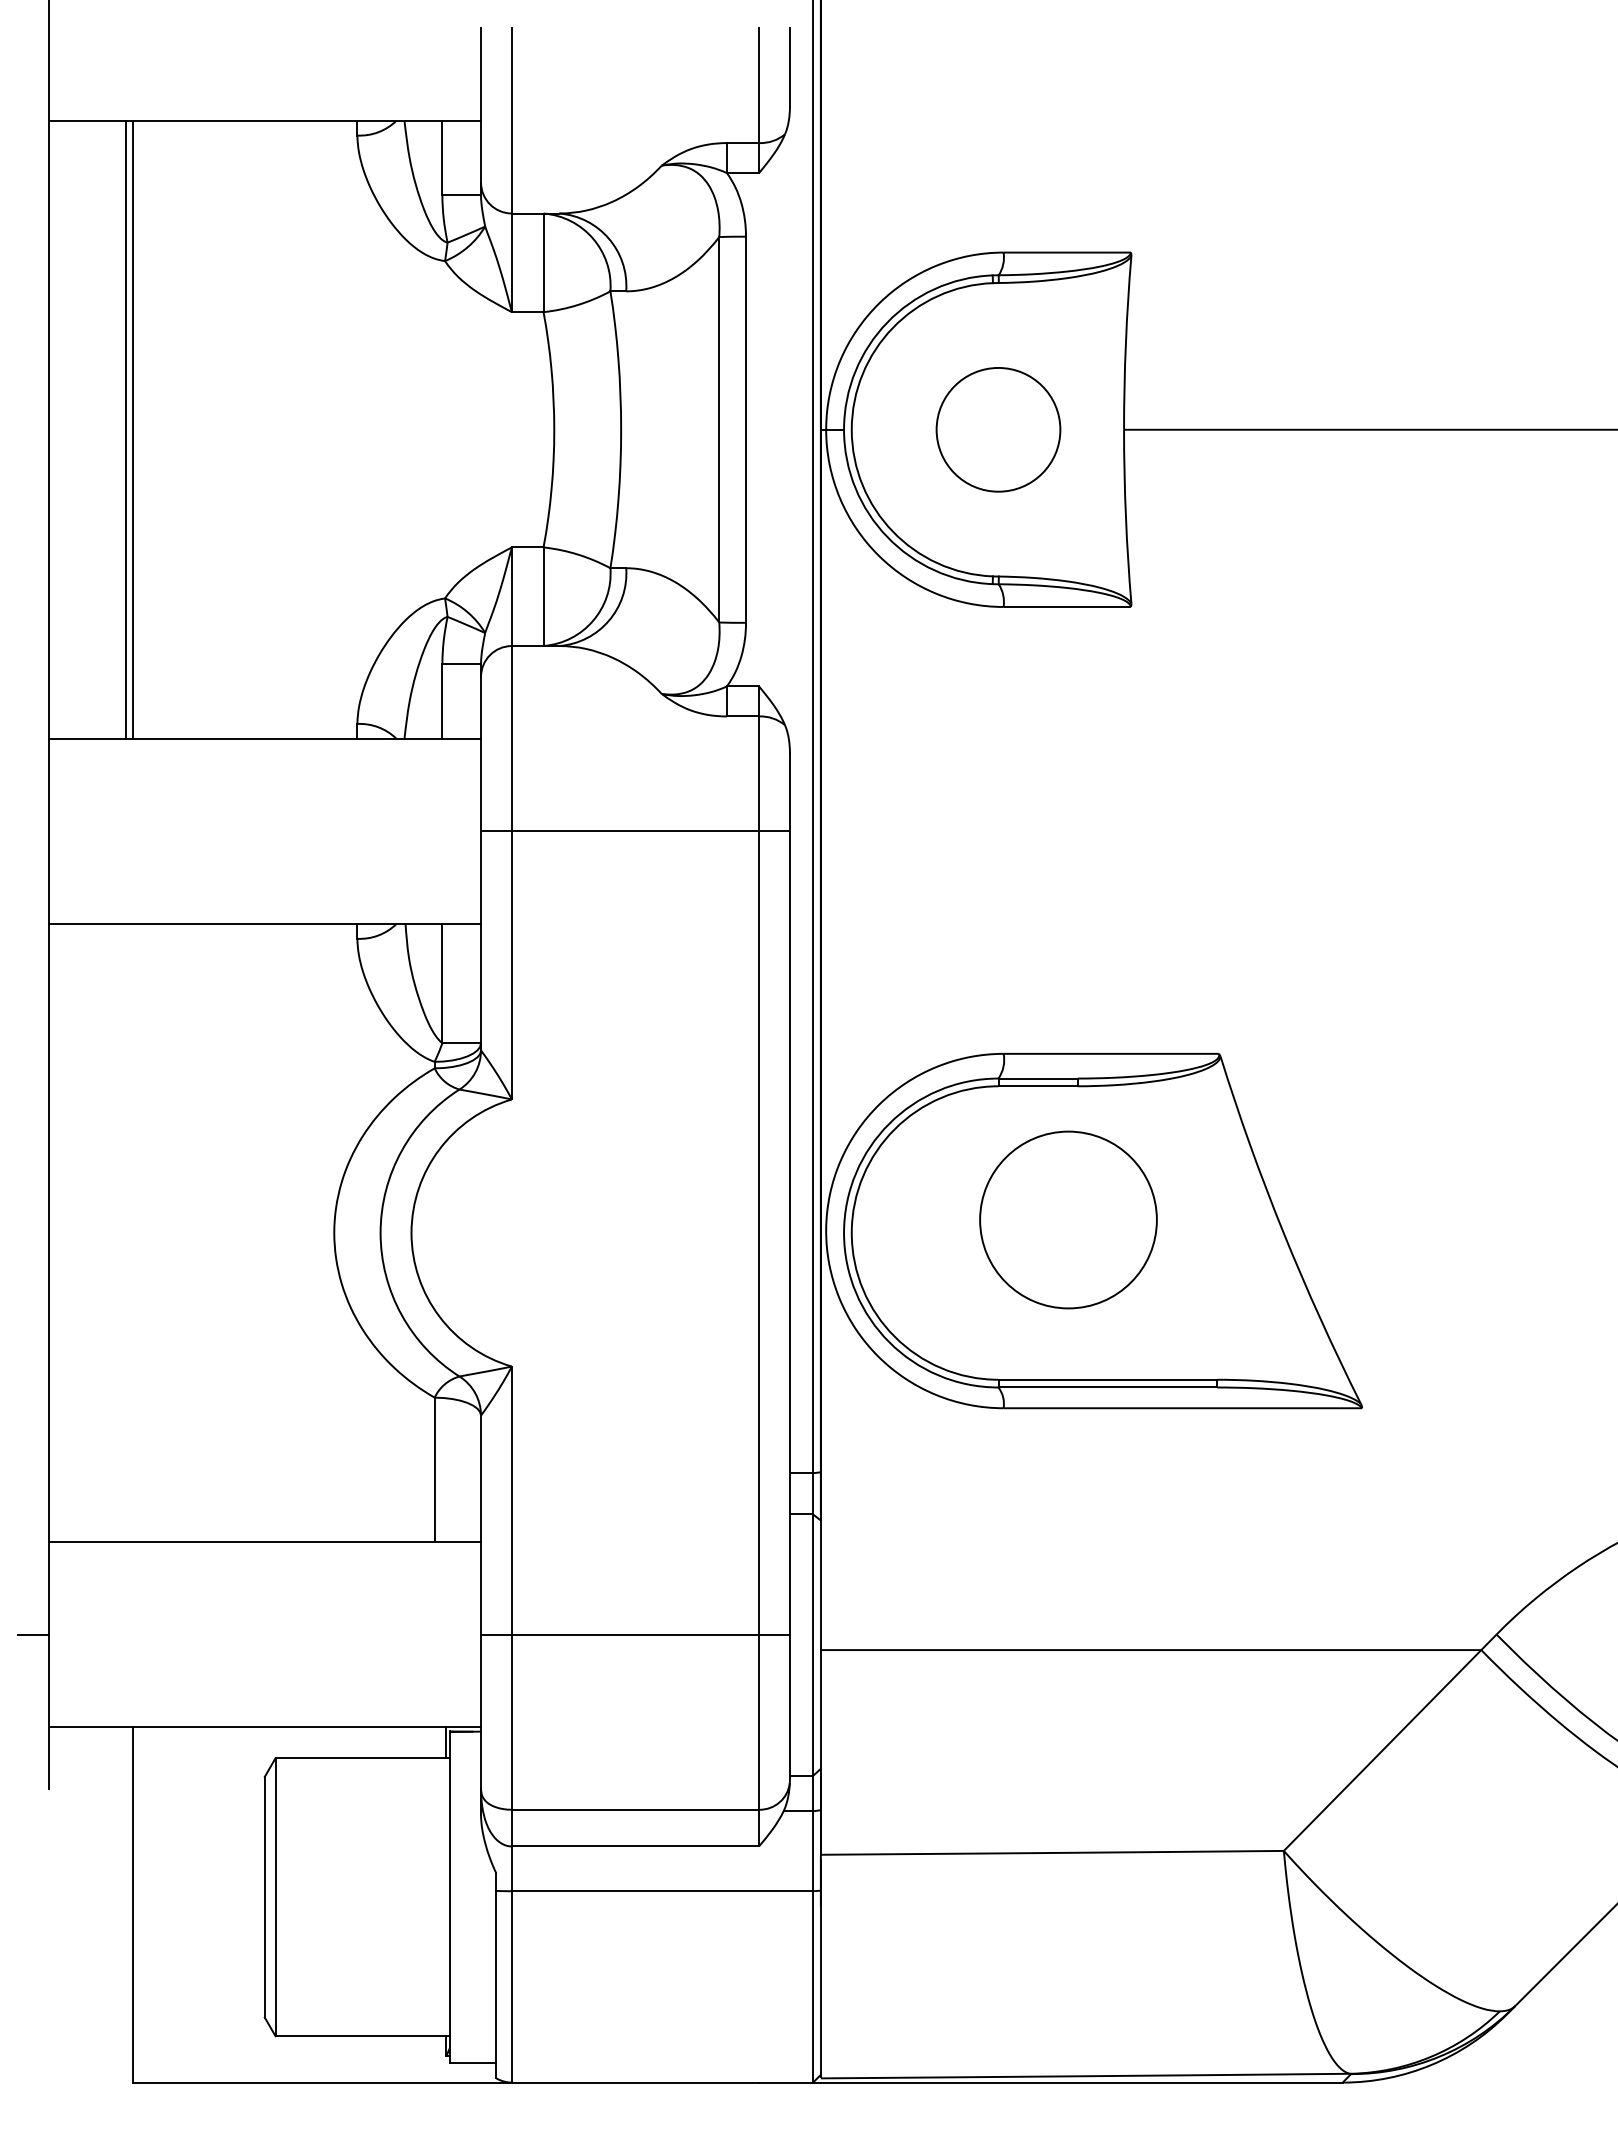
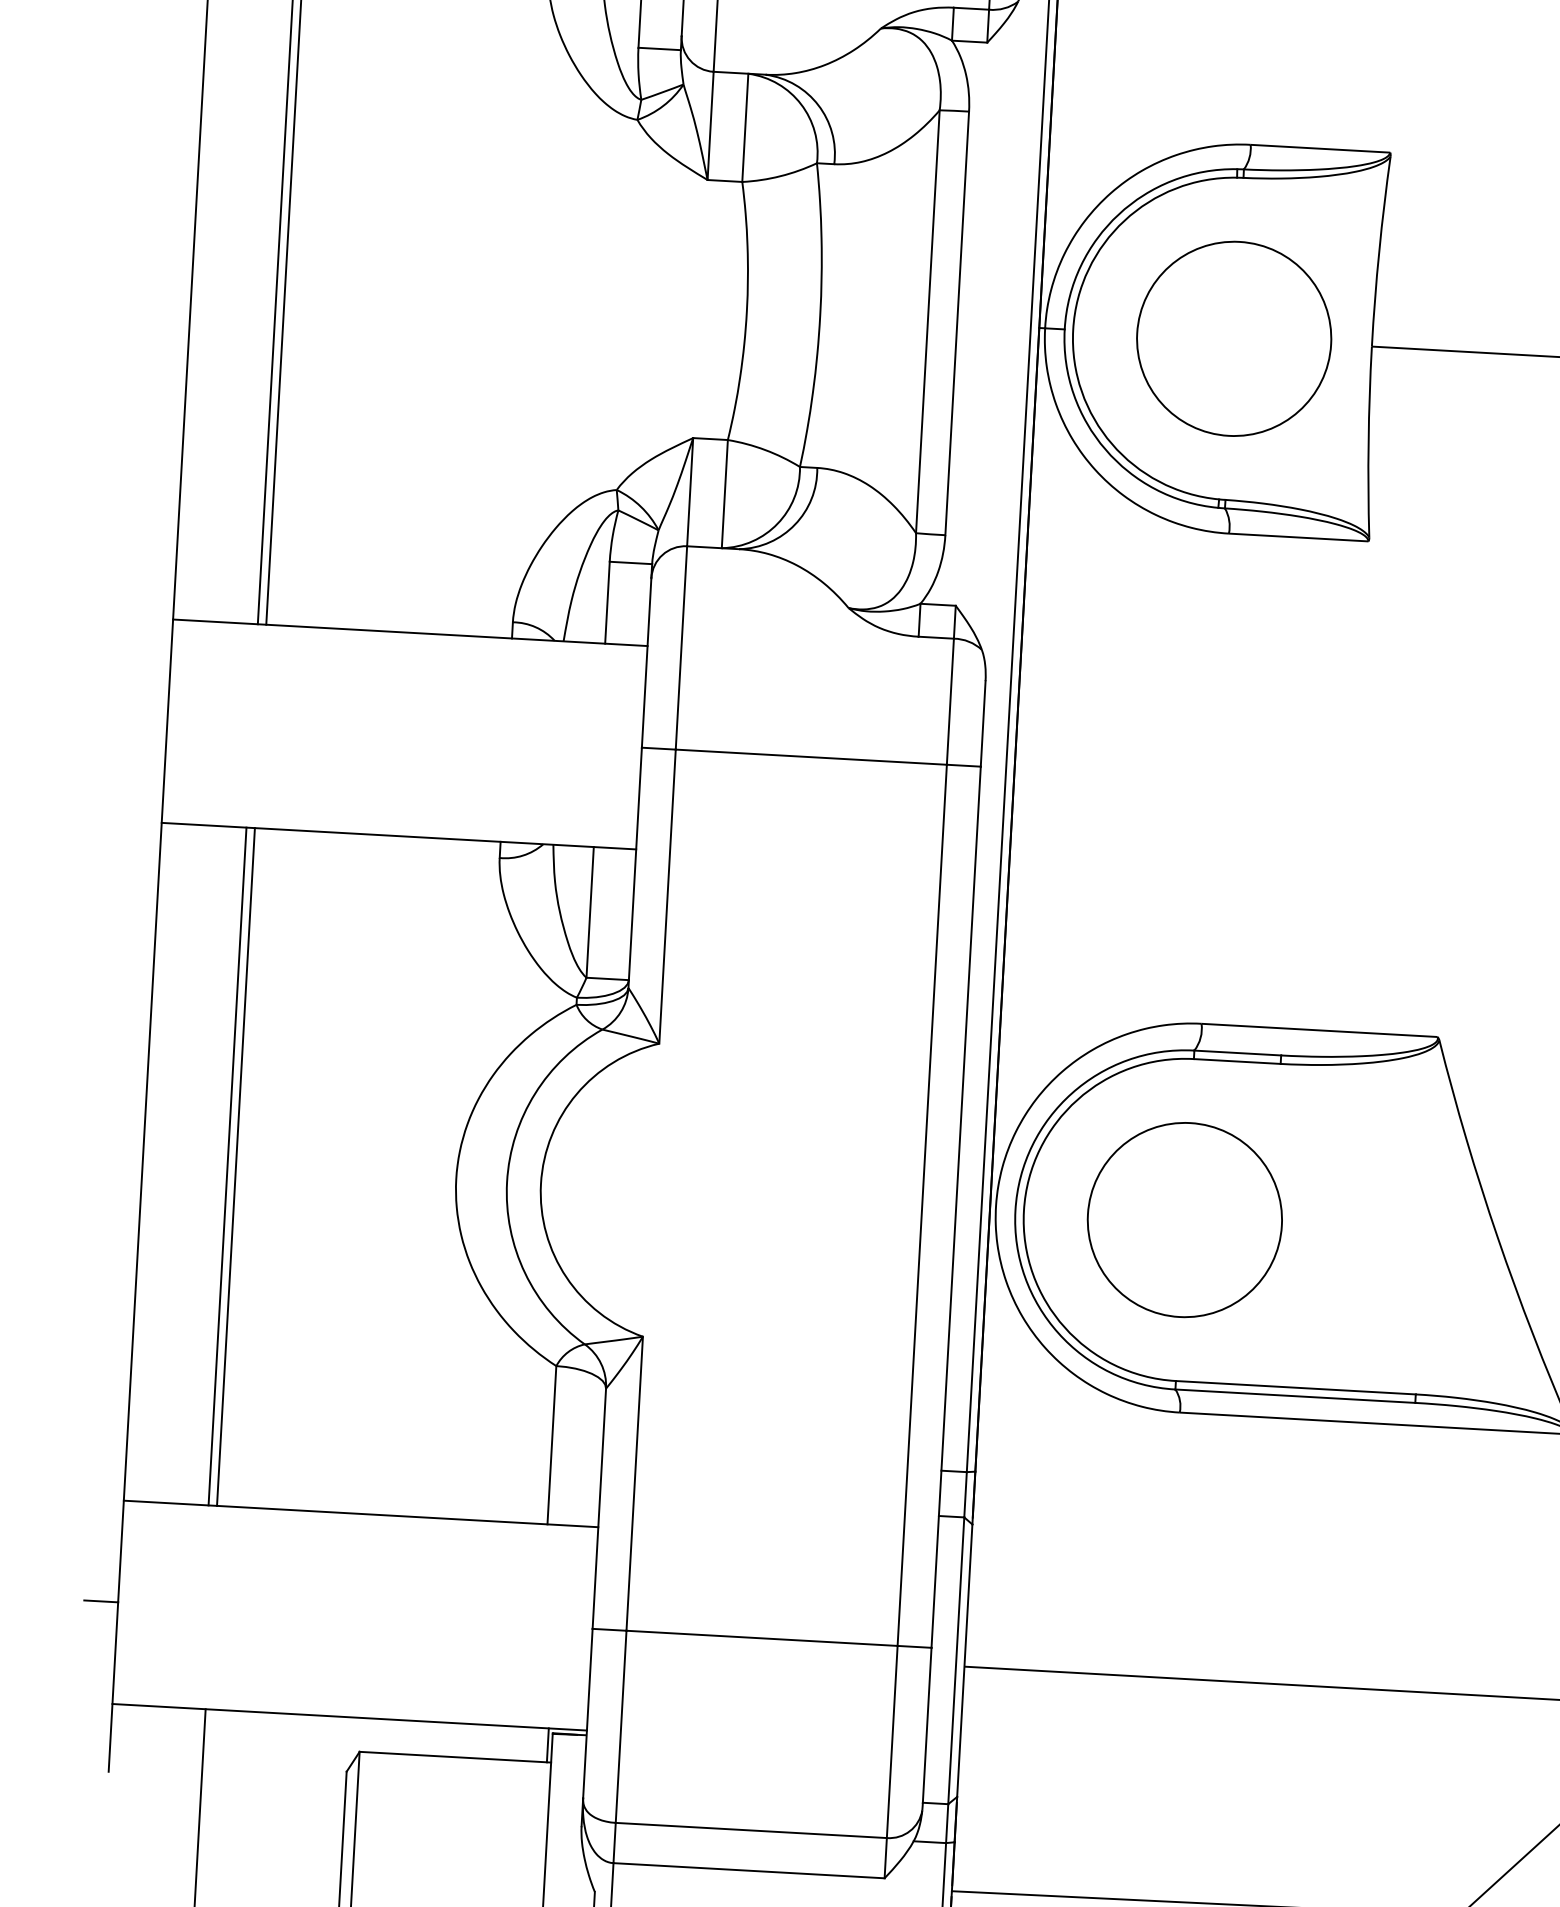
circle: (998, 429) -> (1234, 338), size x1.43
circle: (1068, 1219) -> (1184, 1219), moved
line: (125, 1232) -> (227, 1165), added
line: (133, 1232) -> (236, 1166), added

